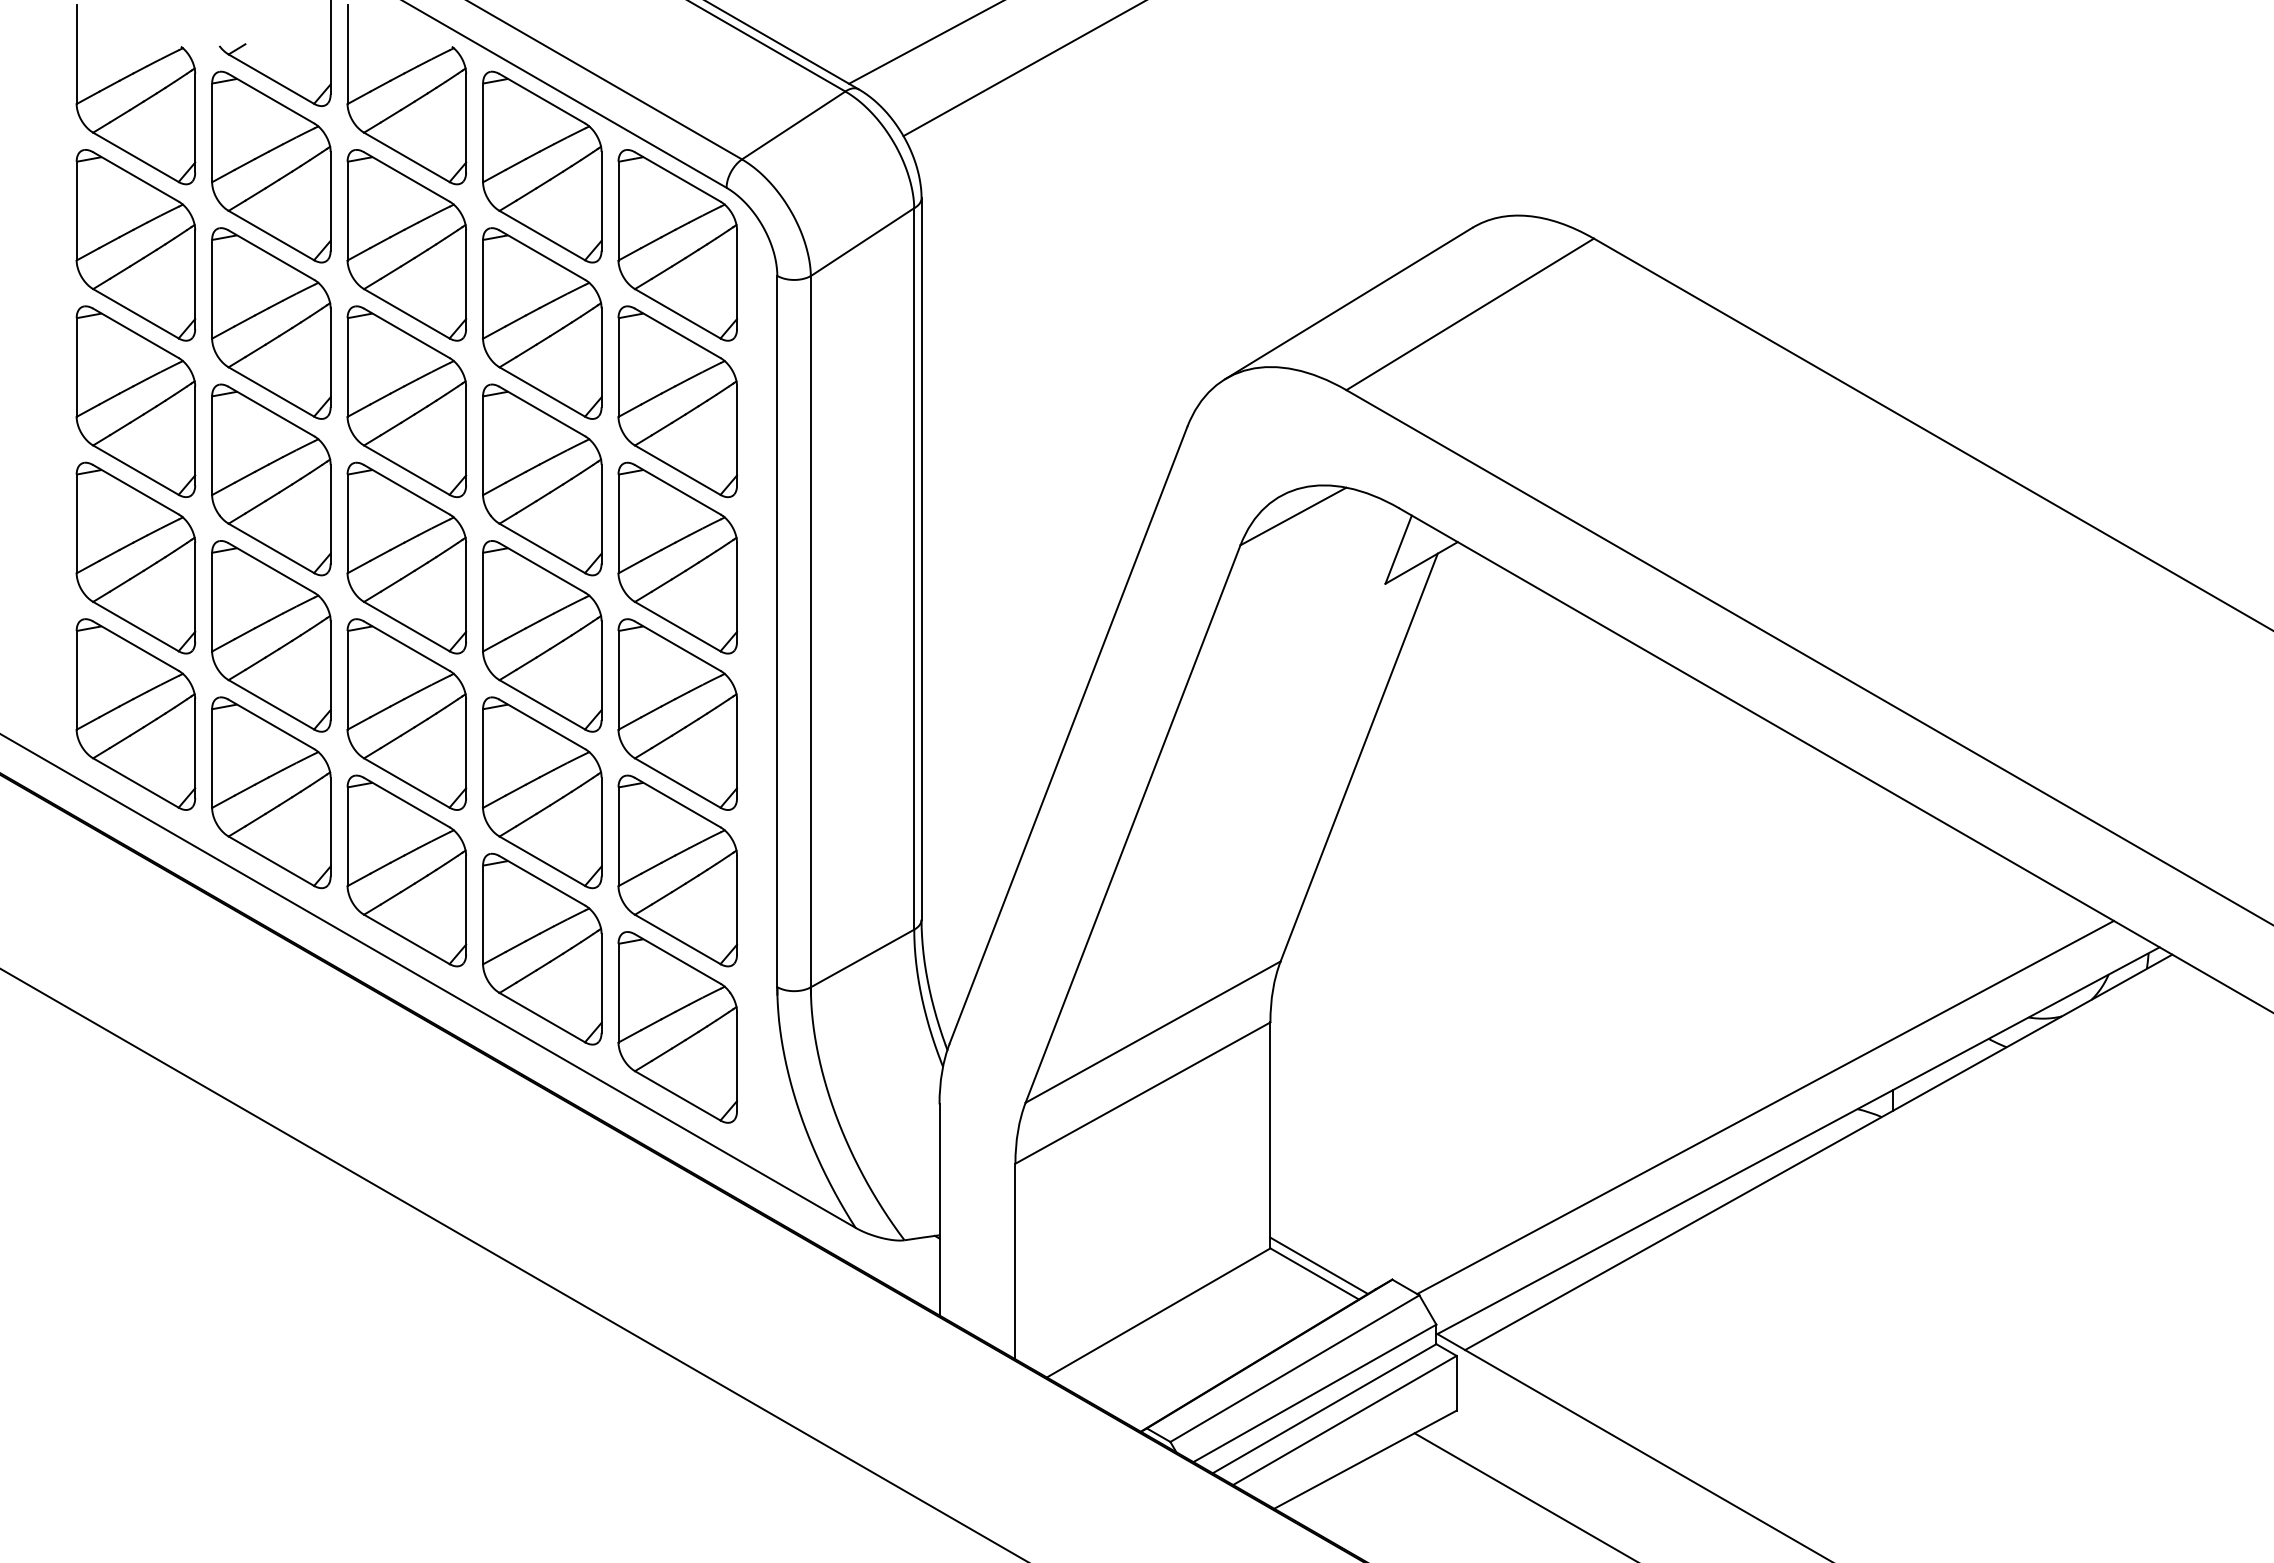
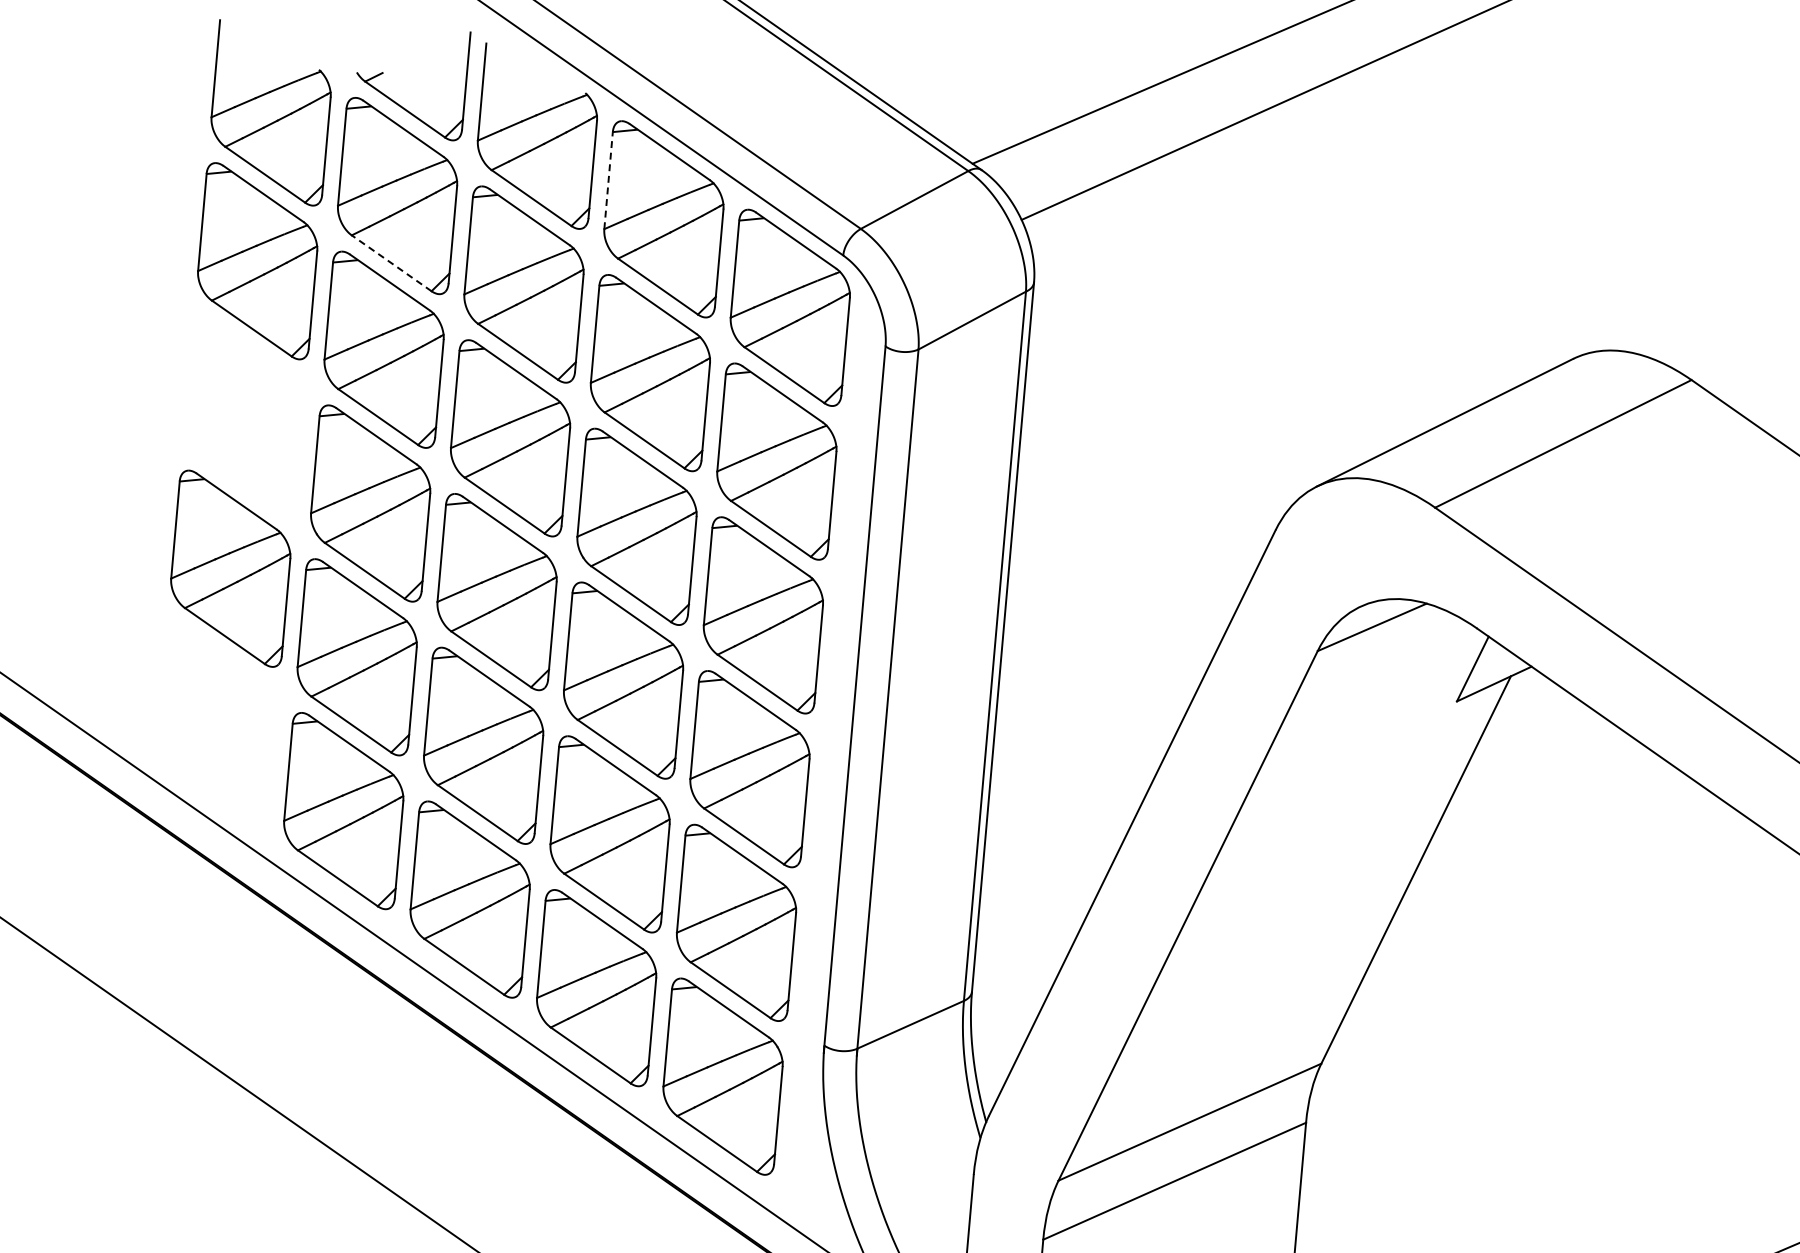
line: (483, 132) -> (609, 180), solid -> dashed
line: (270, 235) -> (390, 263), solid -> dashed
part: (135, 401) -> (243, 414), removed
part: (135, 714) -> (216, 722), removed

